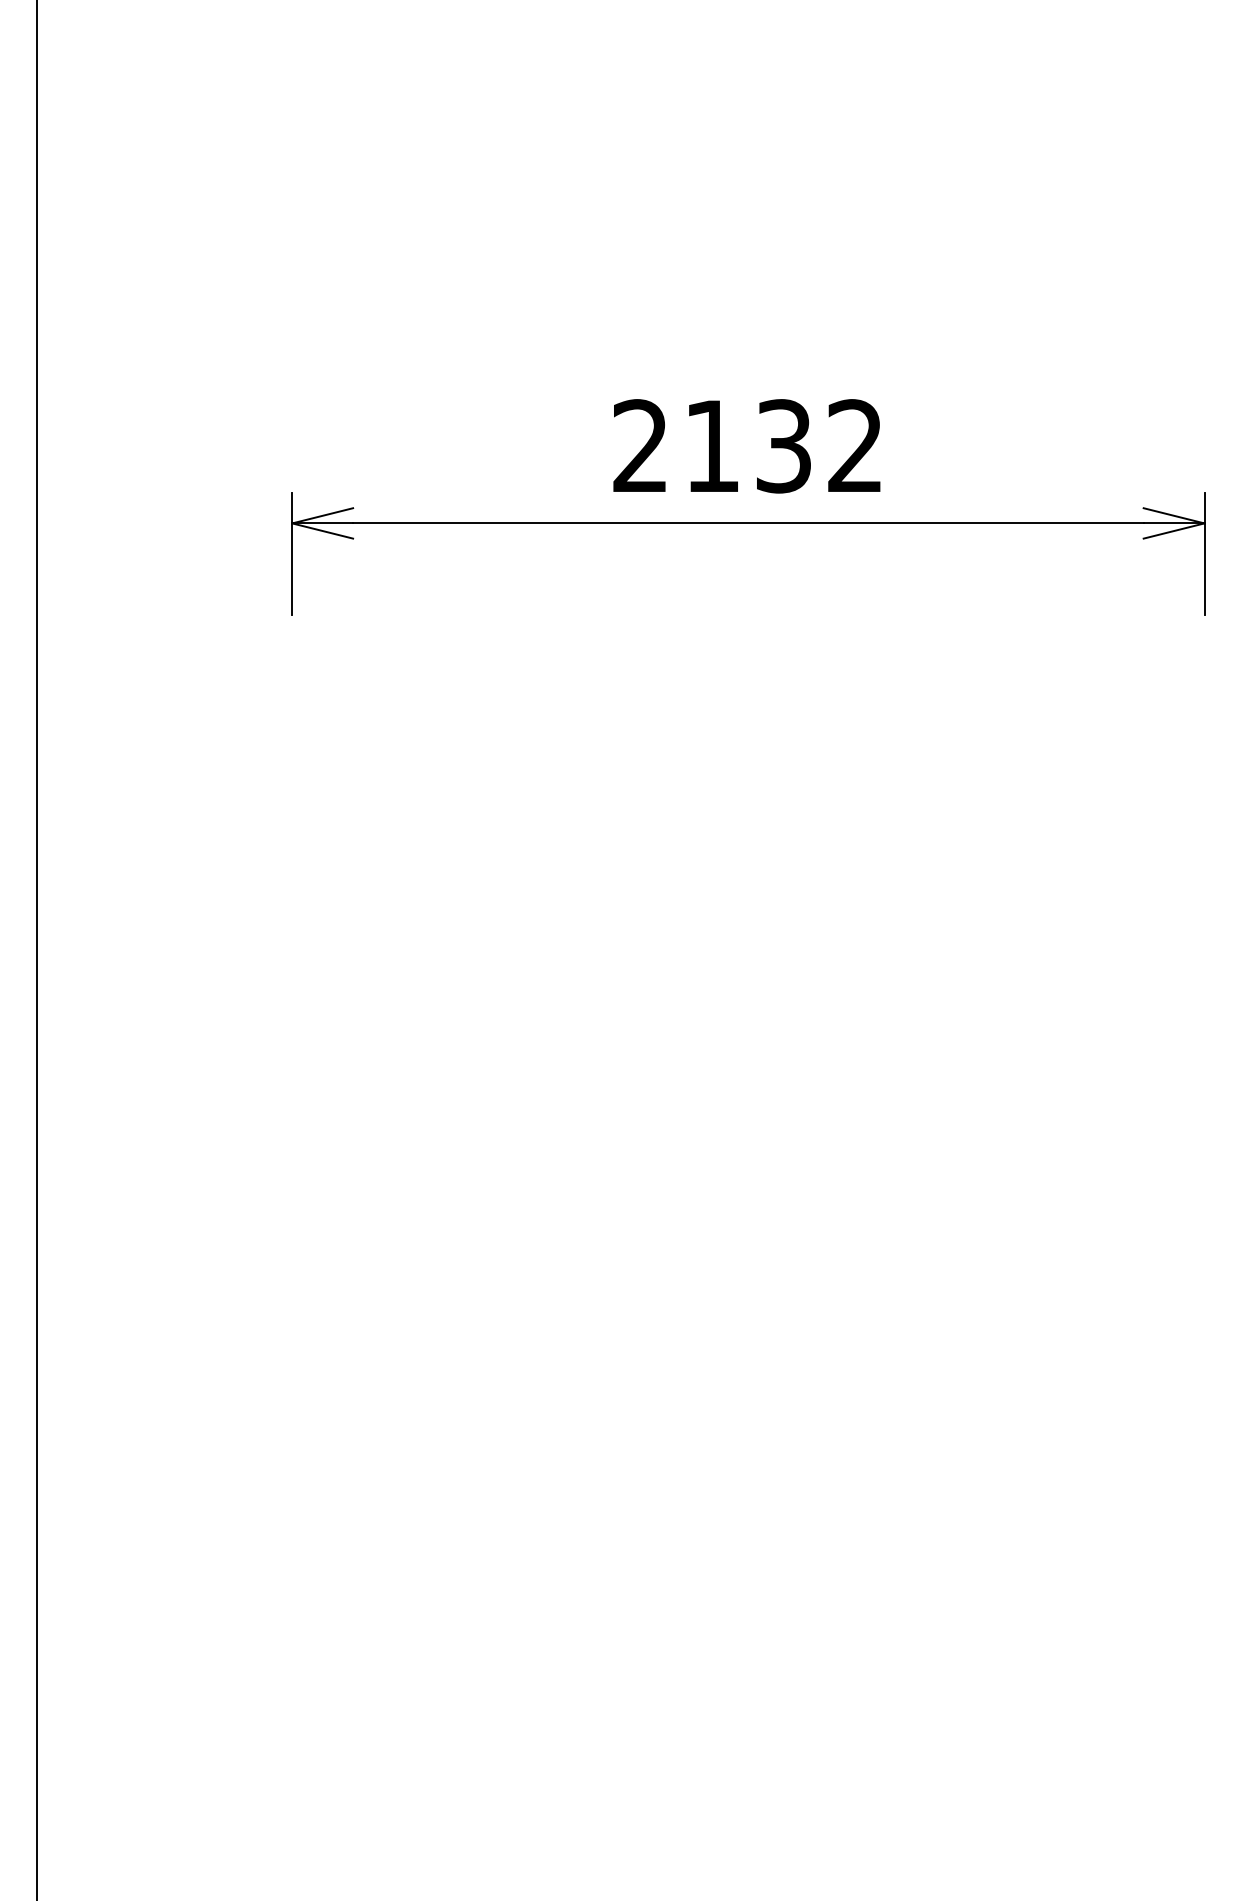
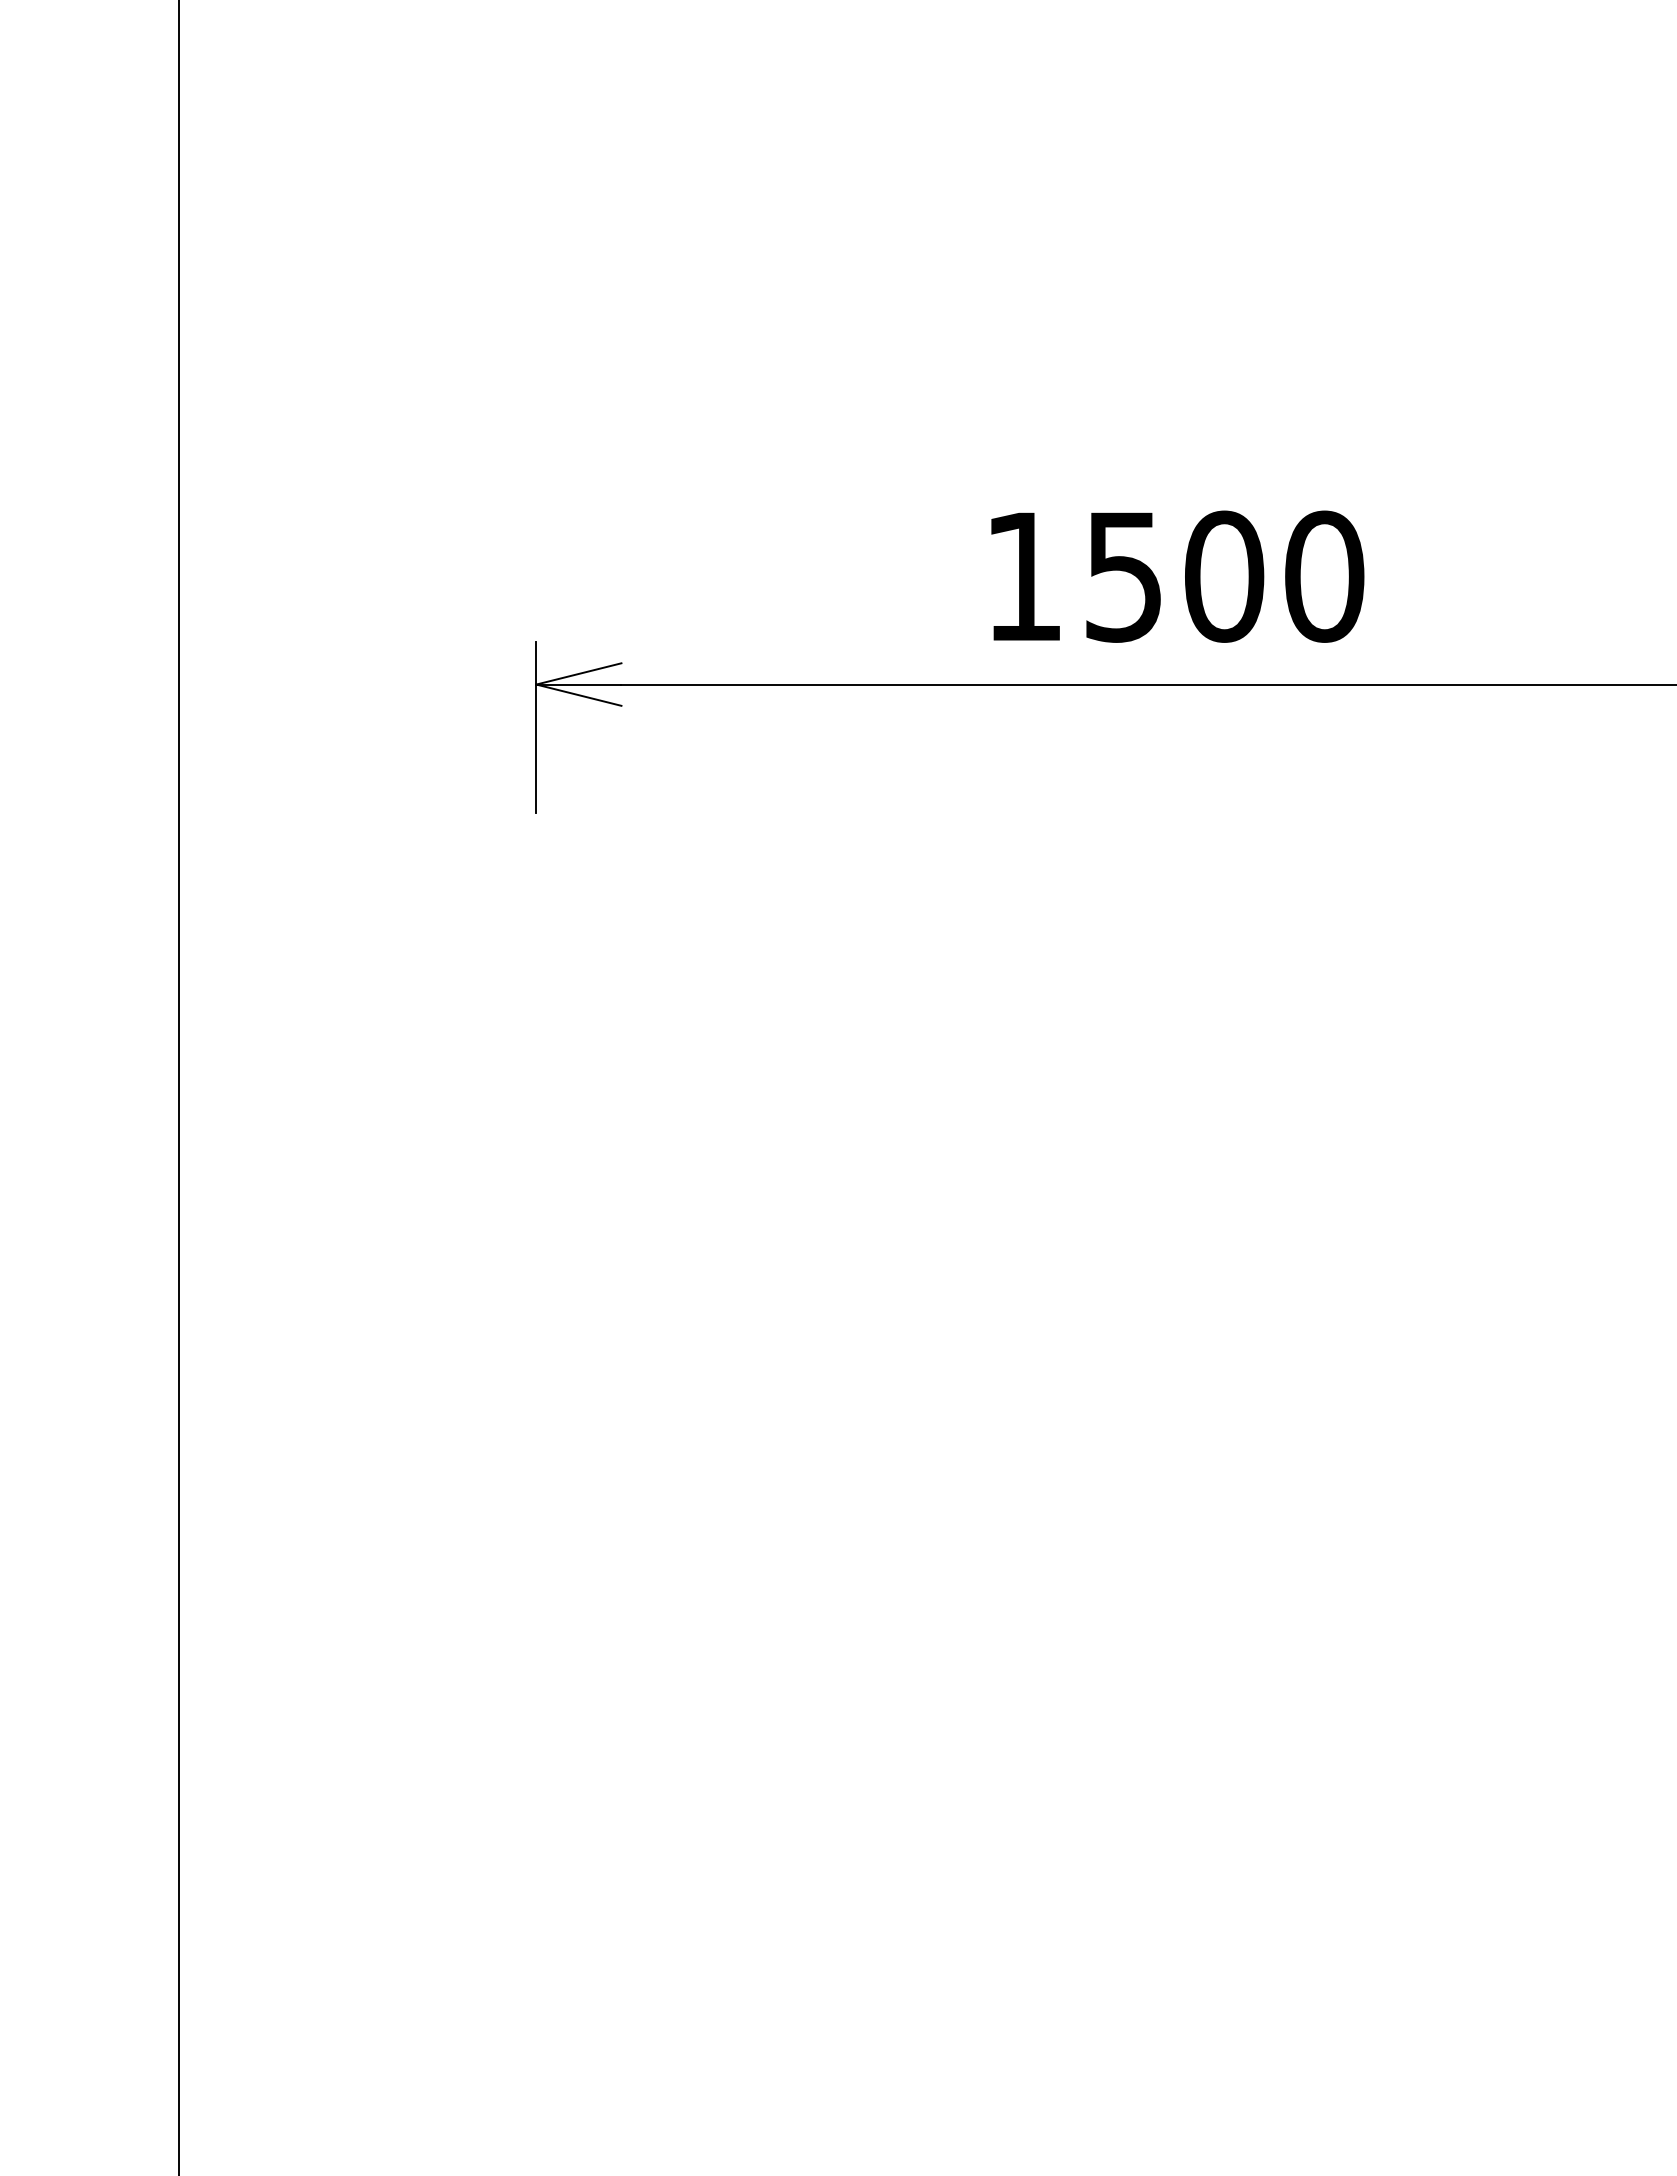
text: (748, 446) -> (1174, 576), 2132 -> 1500

